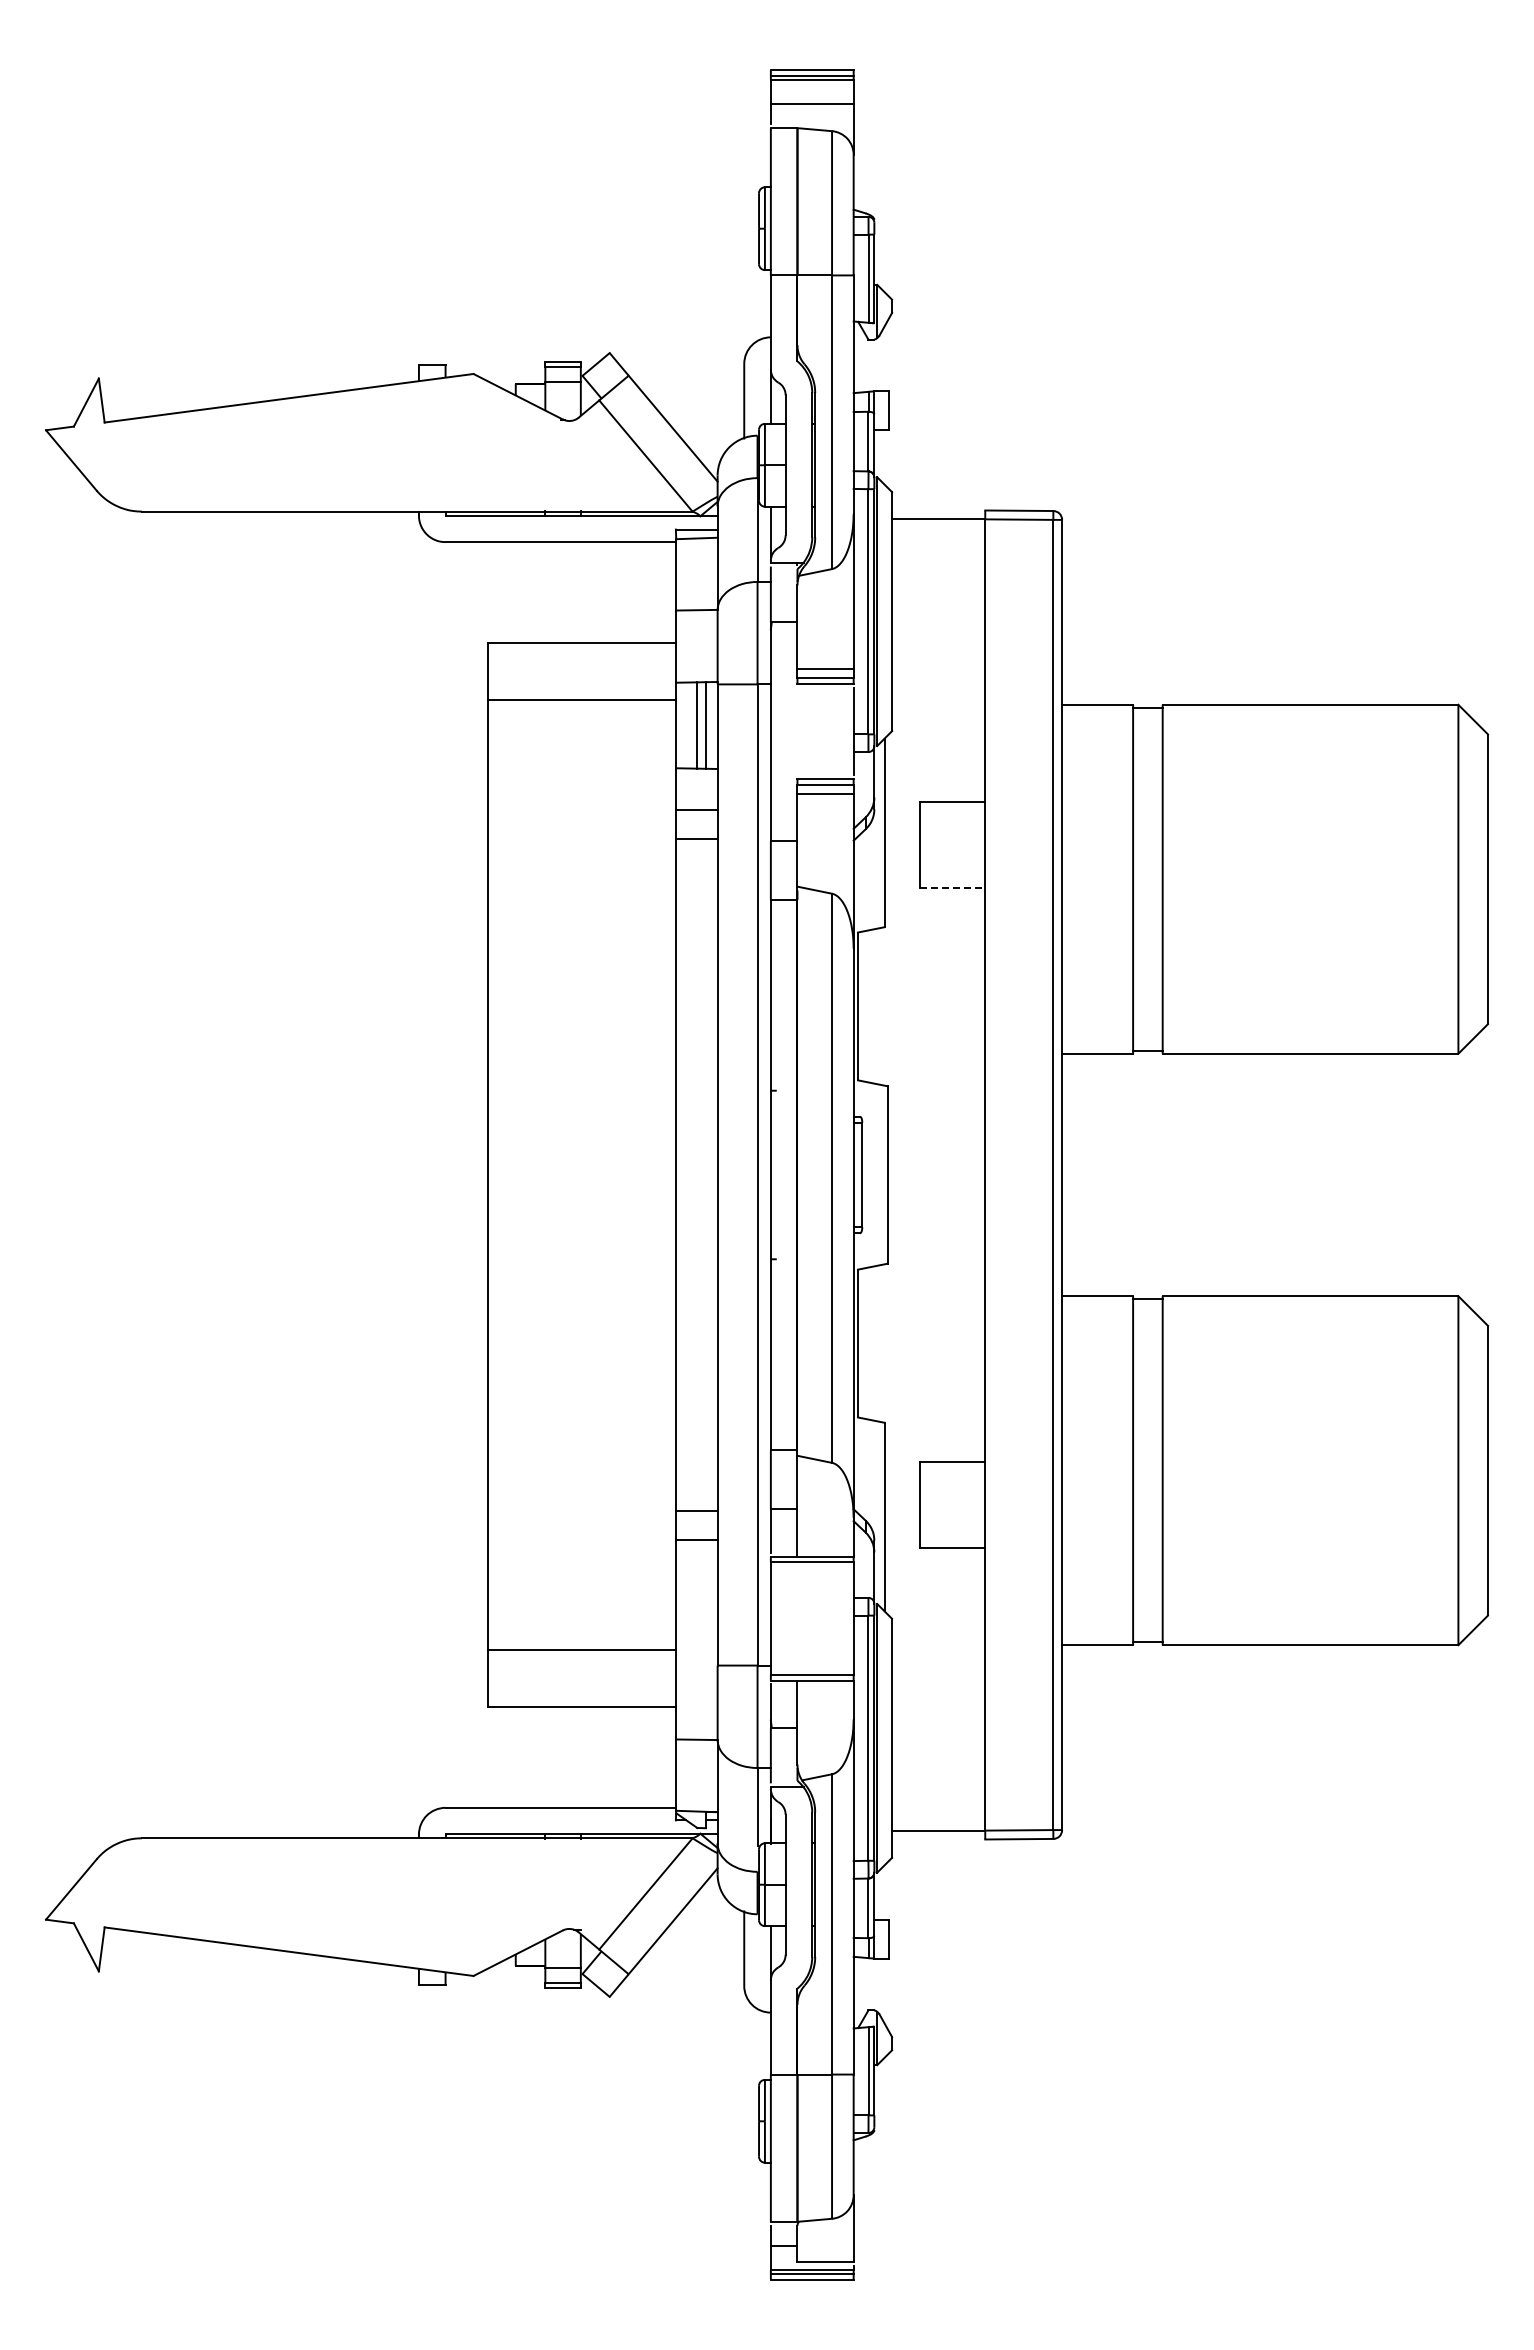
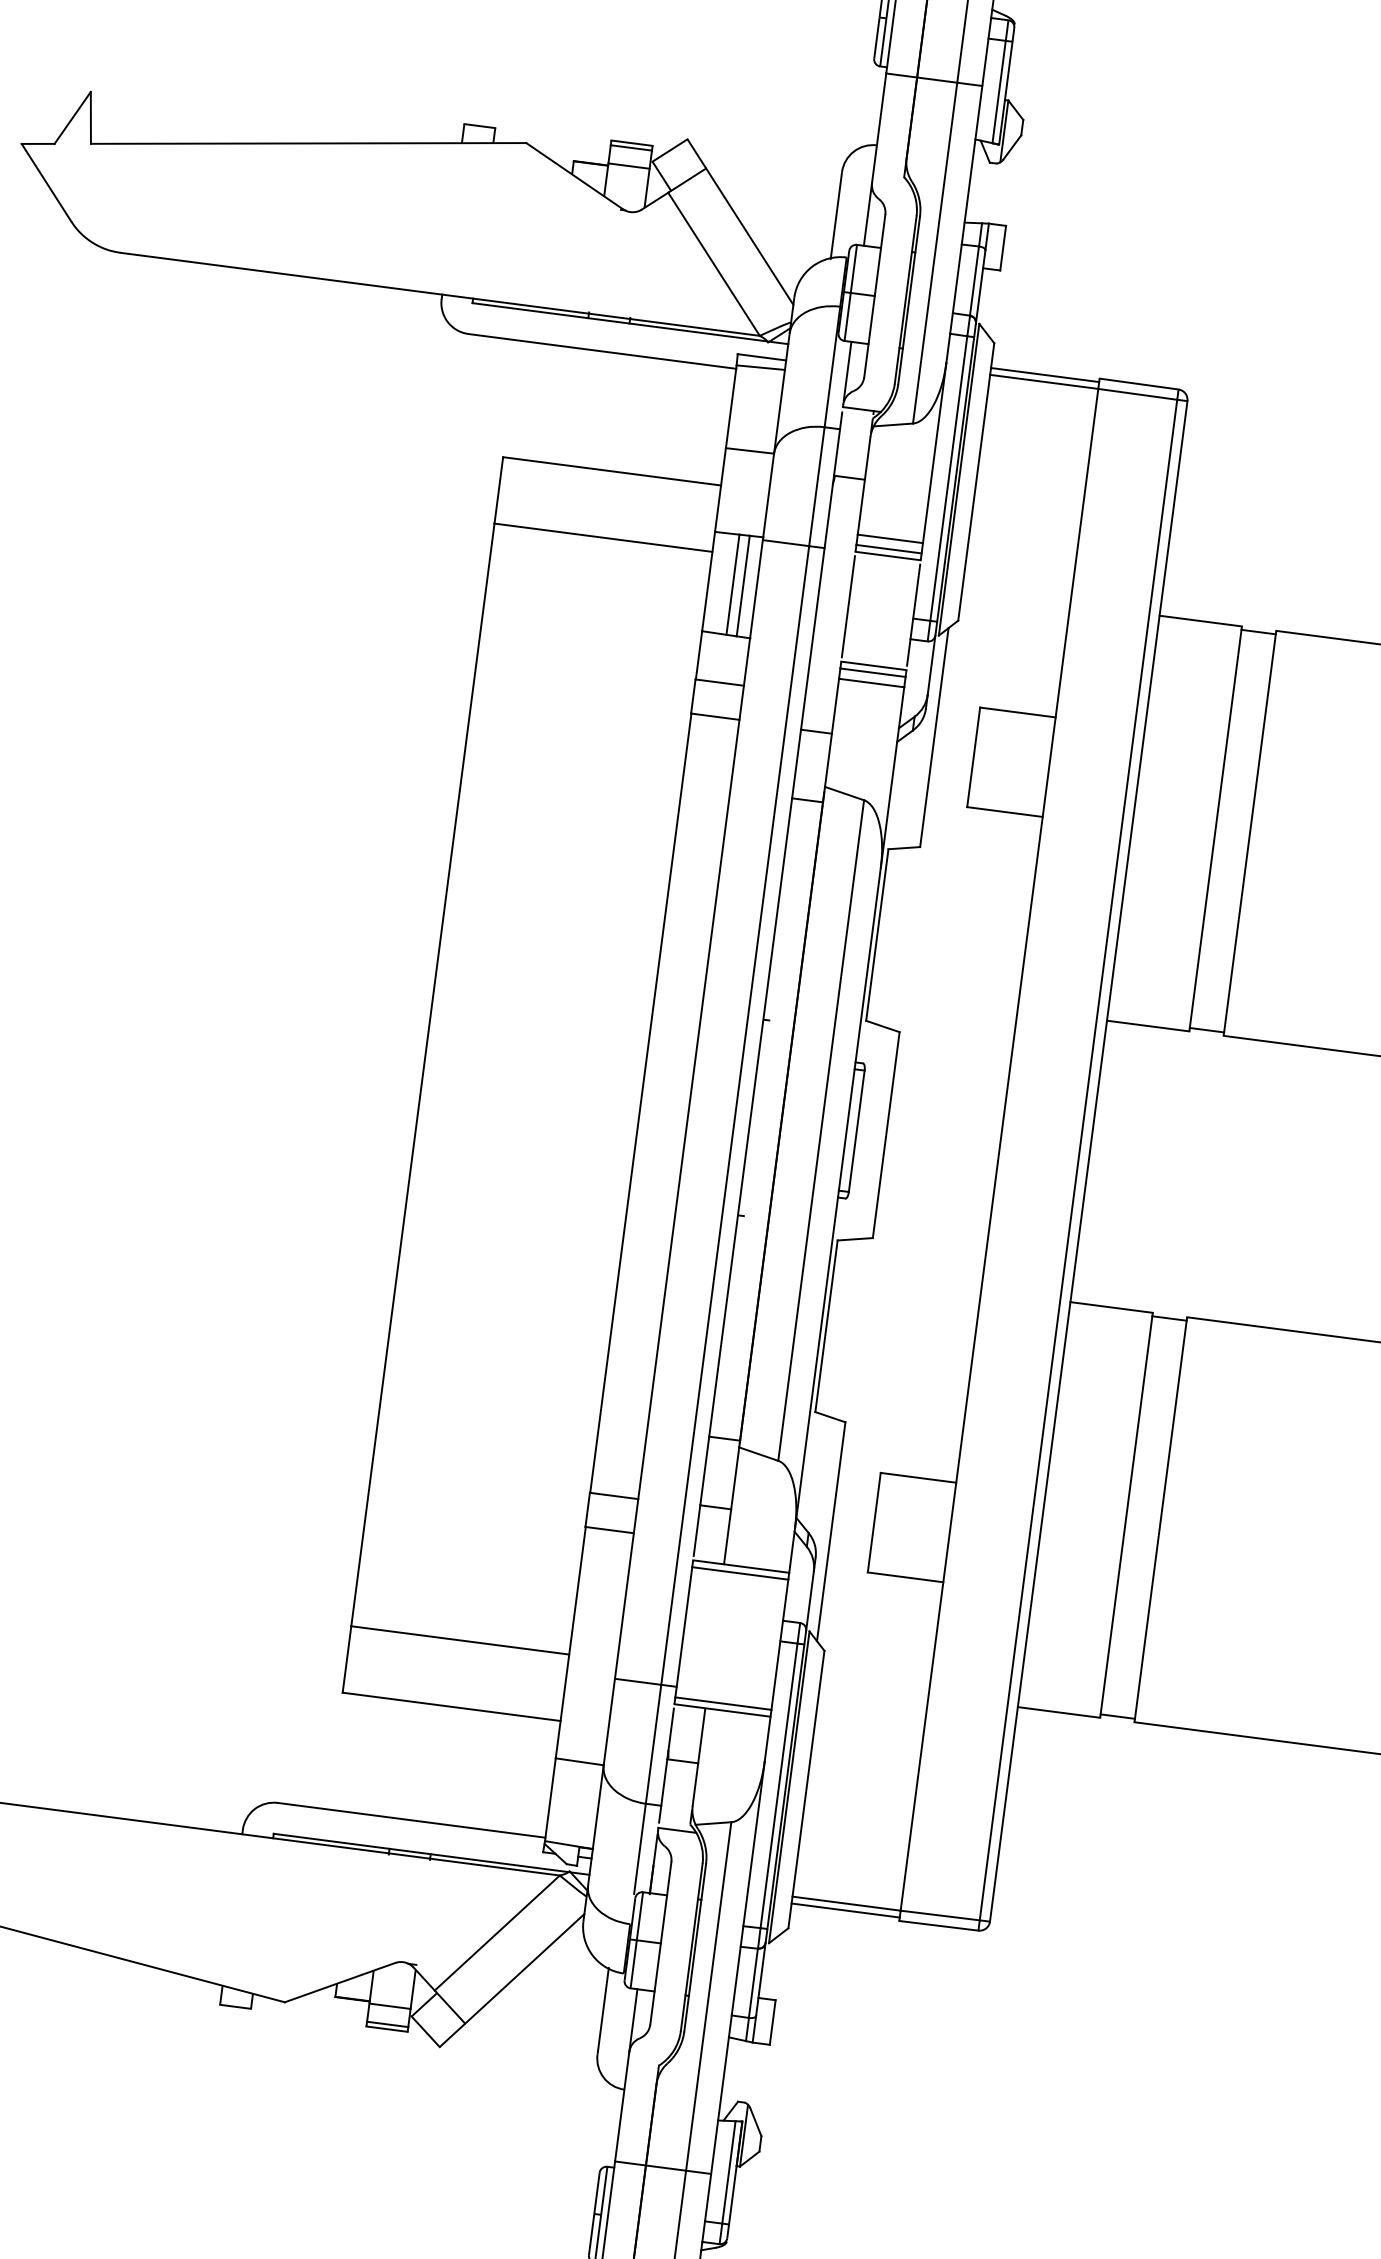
line: (938, 513) -> (1044, 375), added
line: (797, 730) -> (848, 605), added
line: (952, 888) -> (1004, 812), dashed -> solid
line: (938, 1836) -> (845, 1910), added

